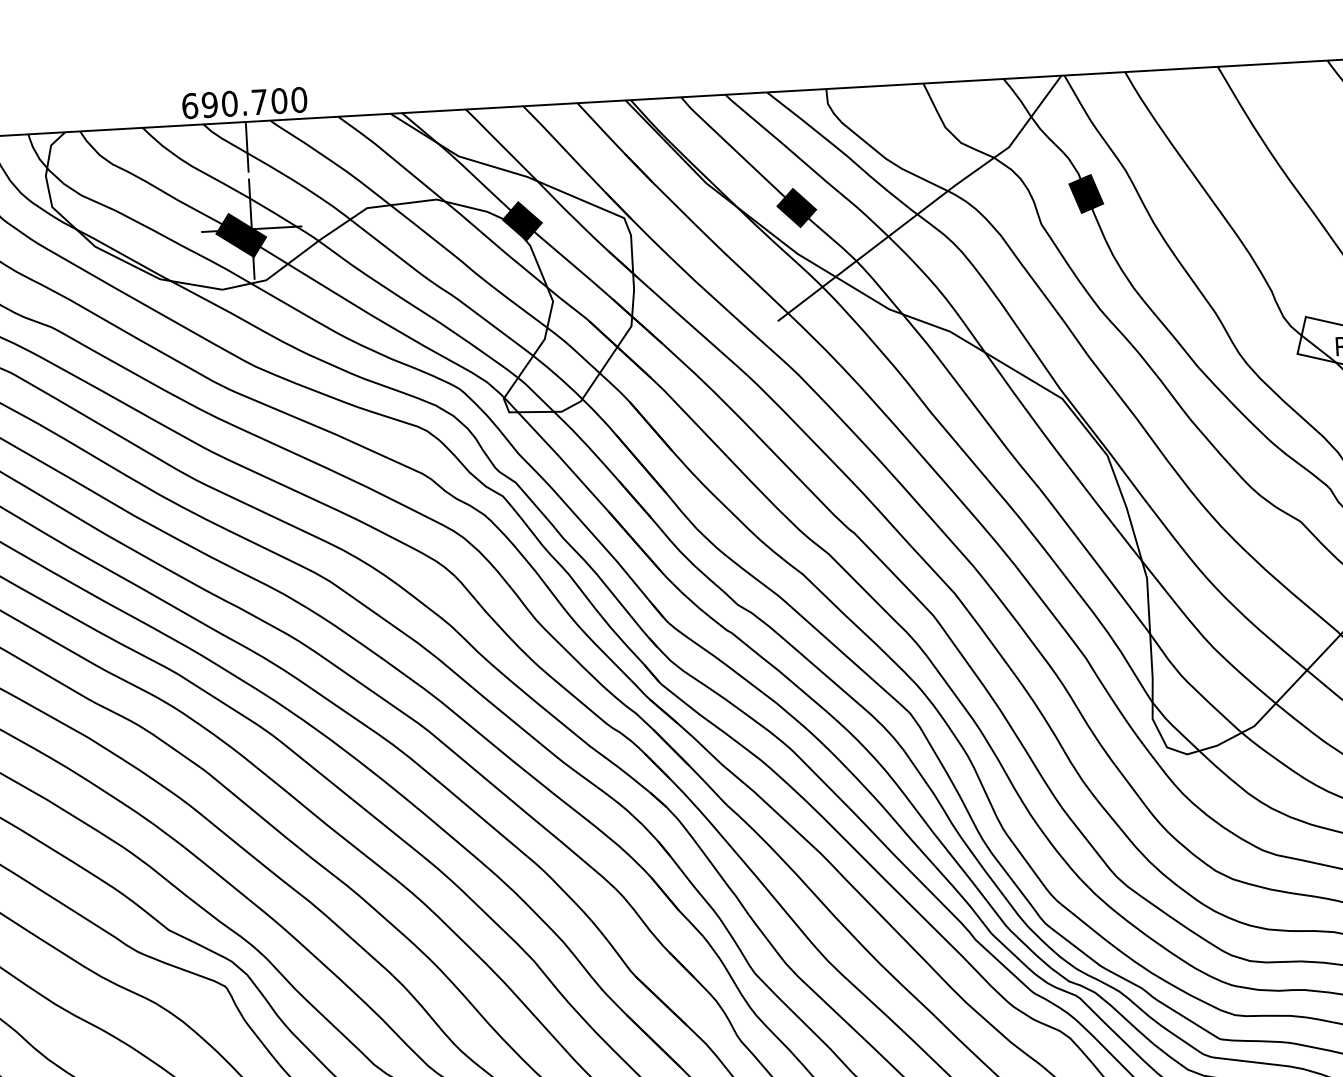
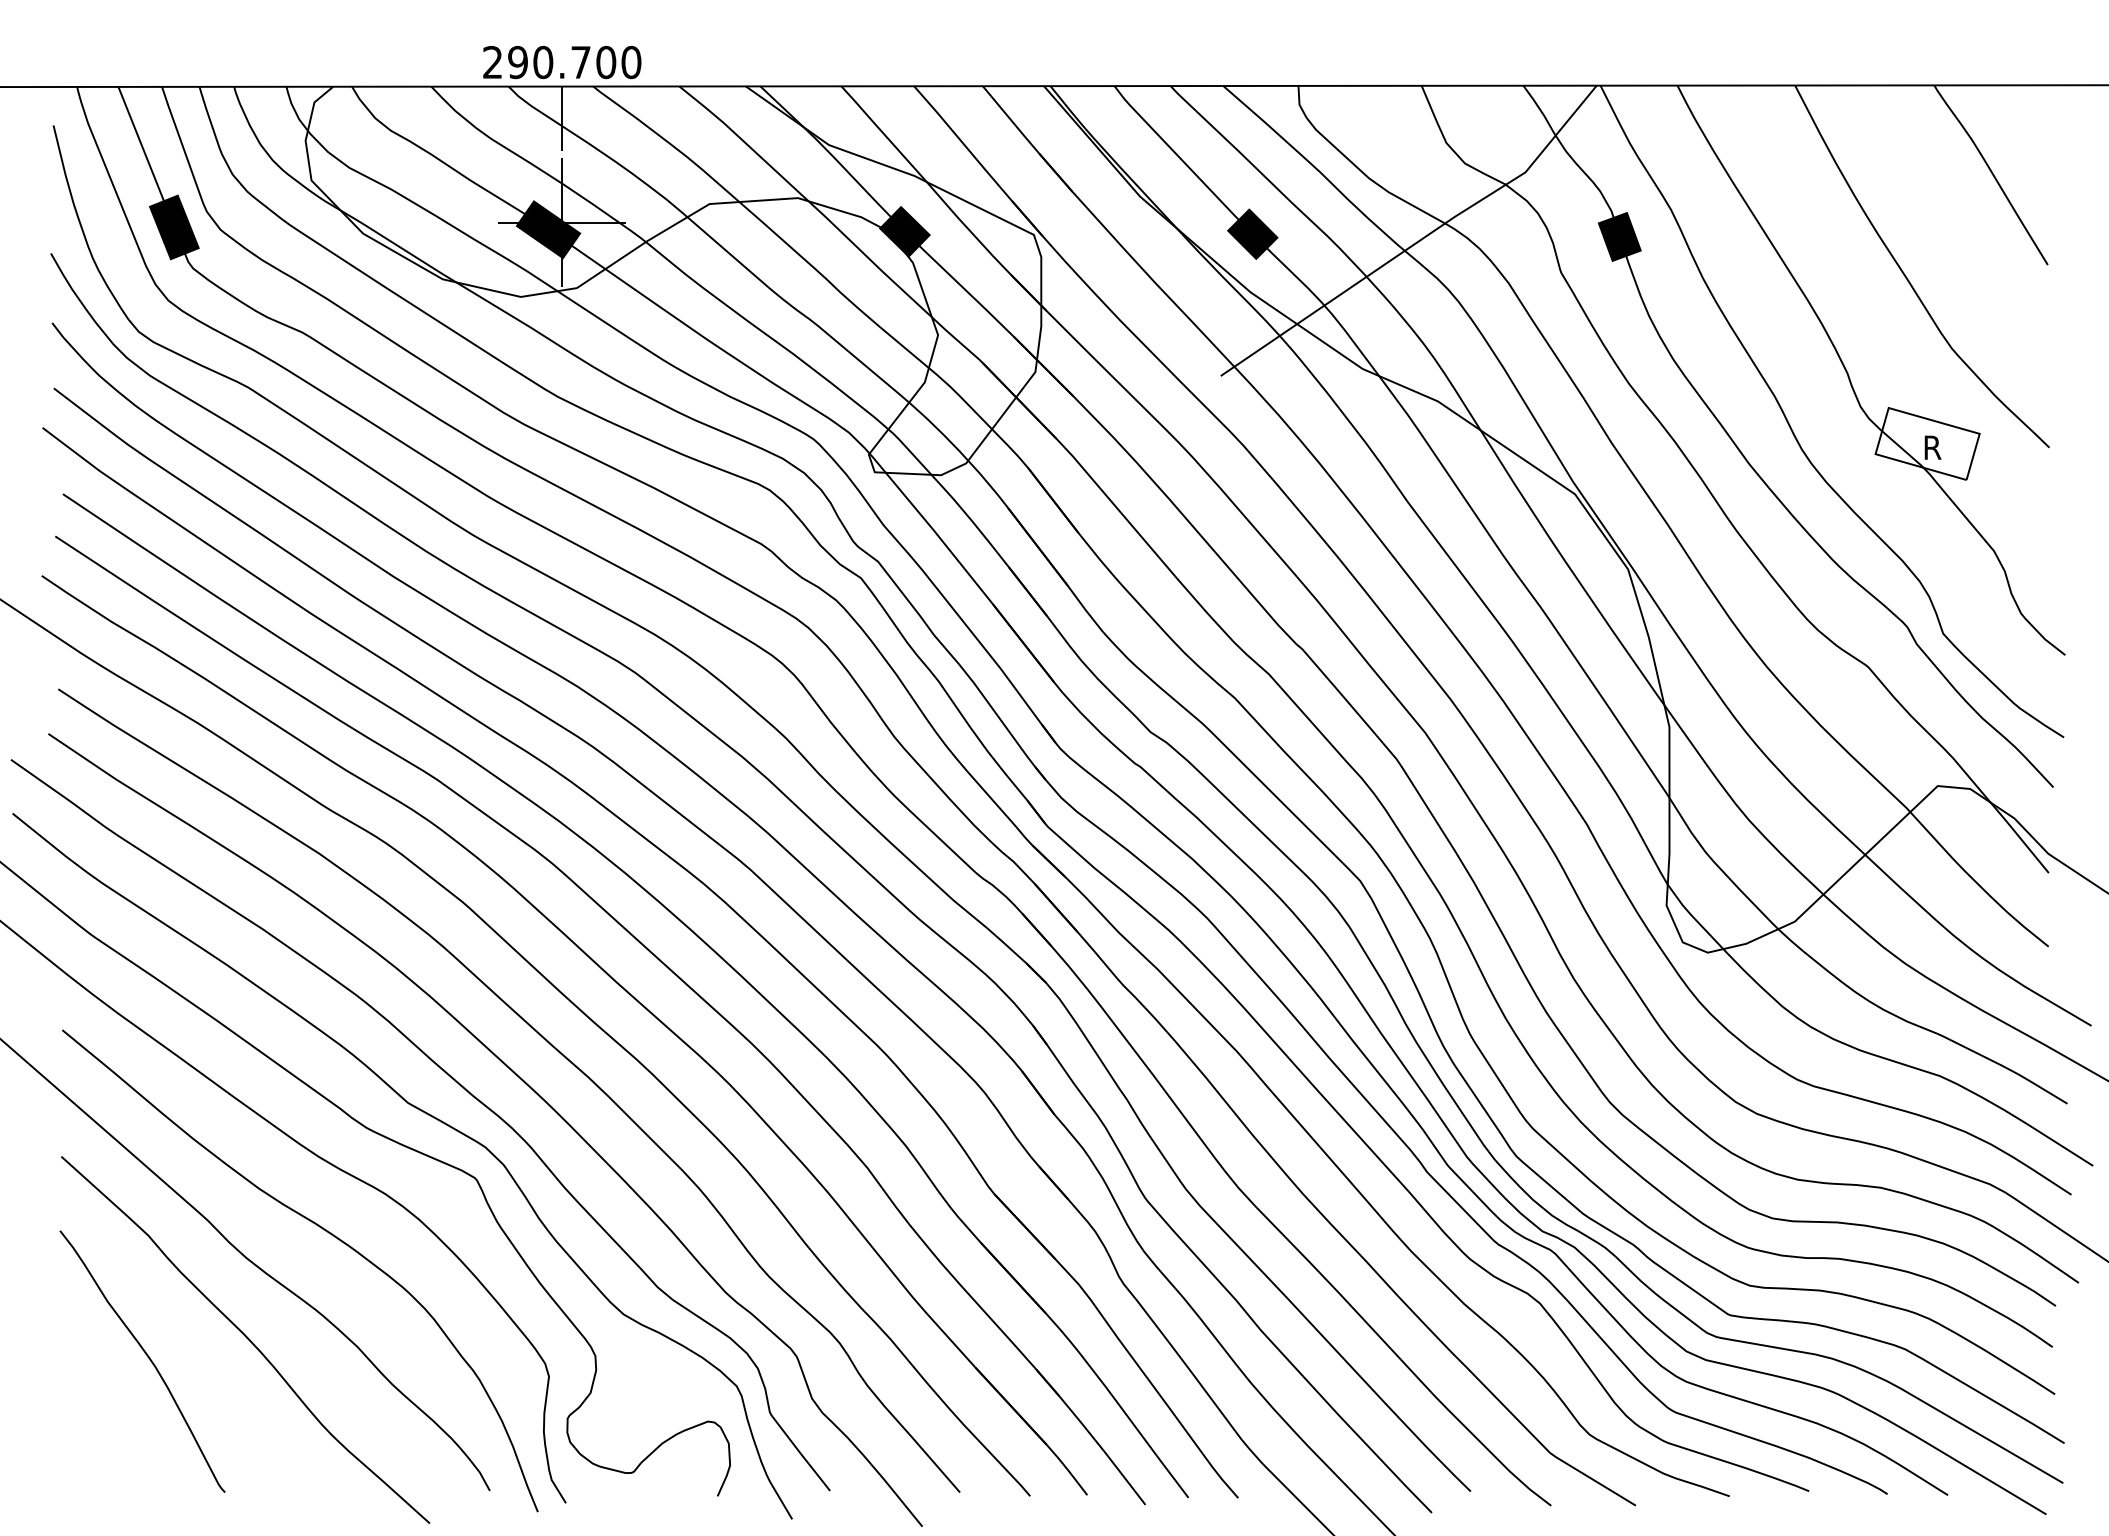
text: (189, 106) -> (492, 62), 690.700 -> 290.700

